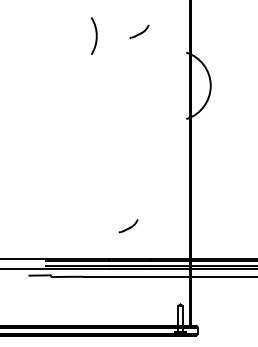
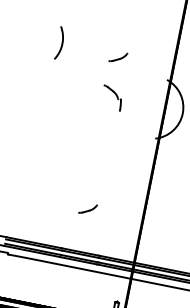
part: (139, 31) -> (118, 57), moved
arc: (95, 35) -> (61, 43), moved
part: (130, 84) -> (112, 98), added
part: (128, 226) -> (87, 209), moved

